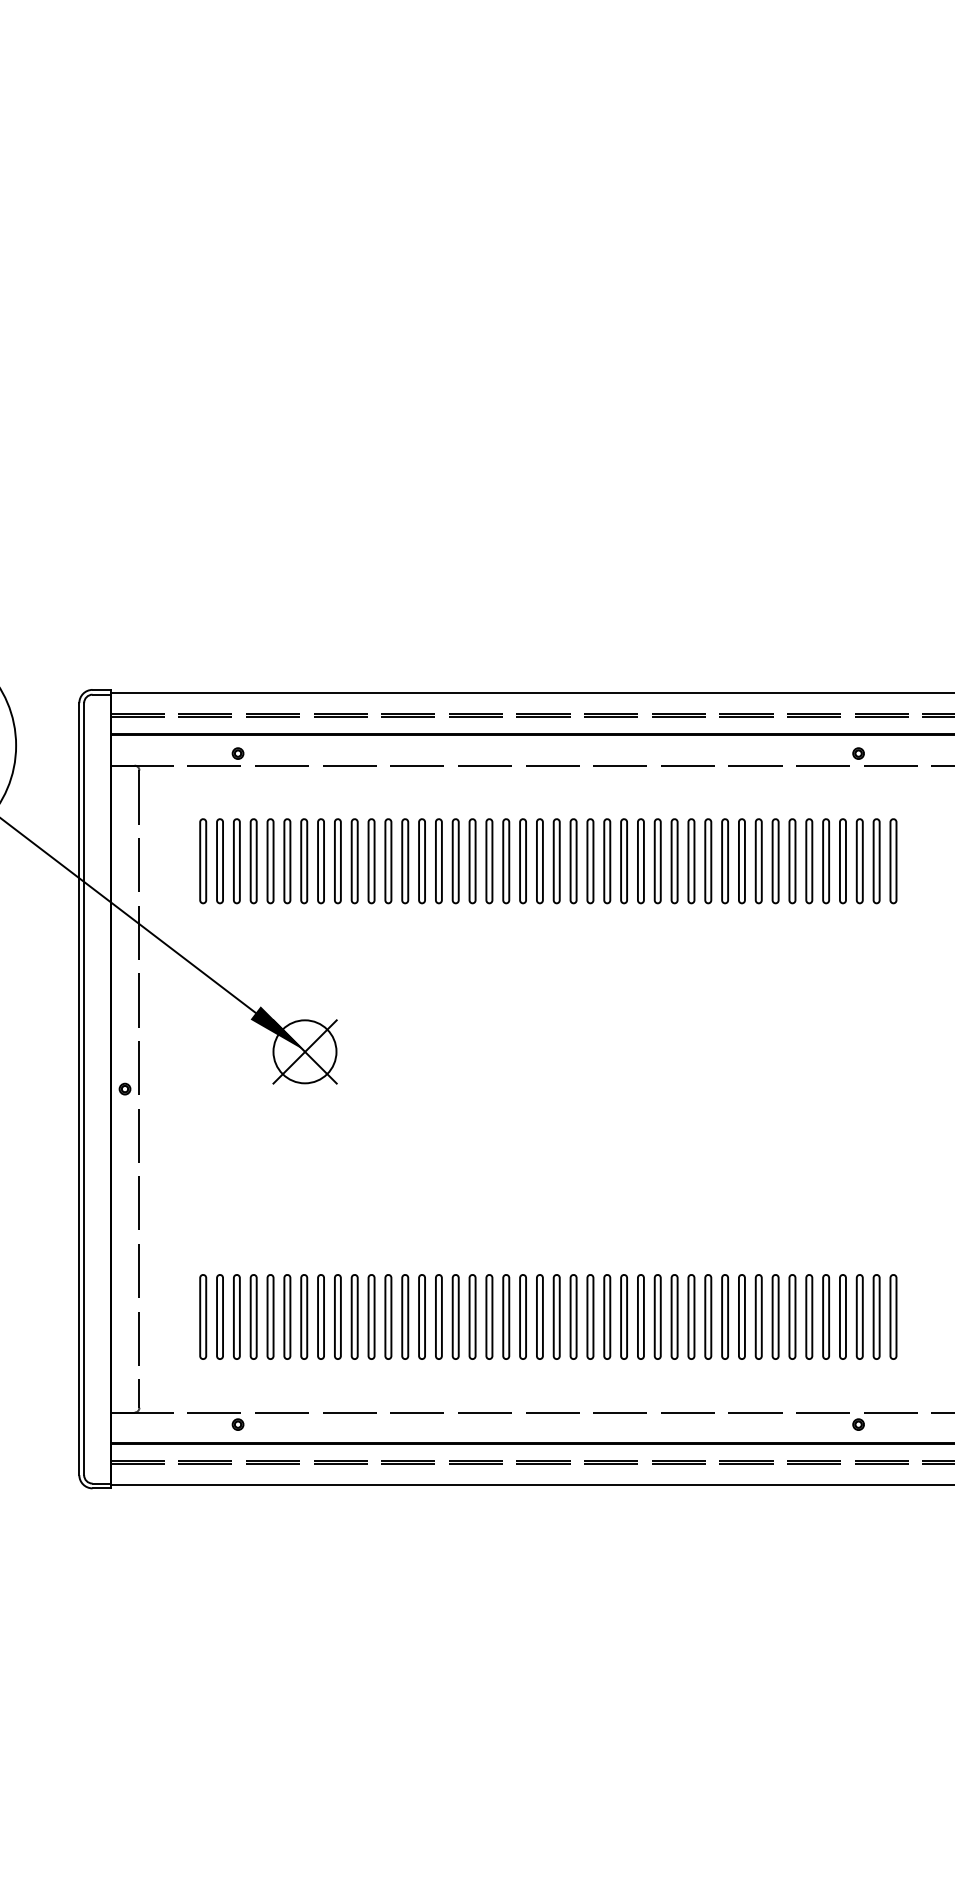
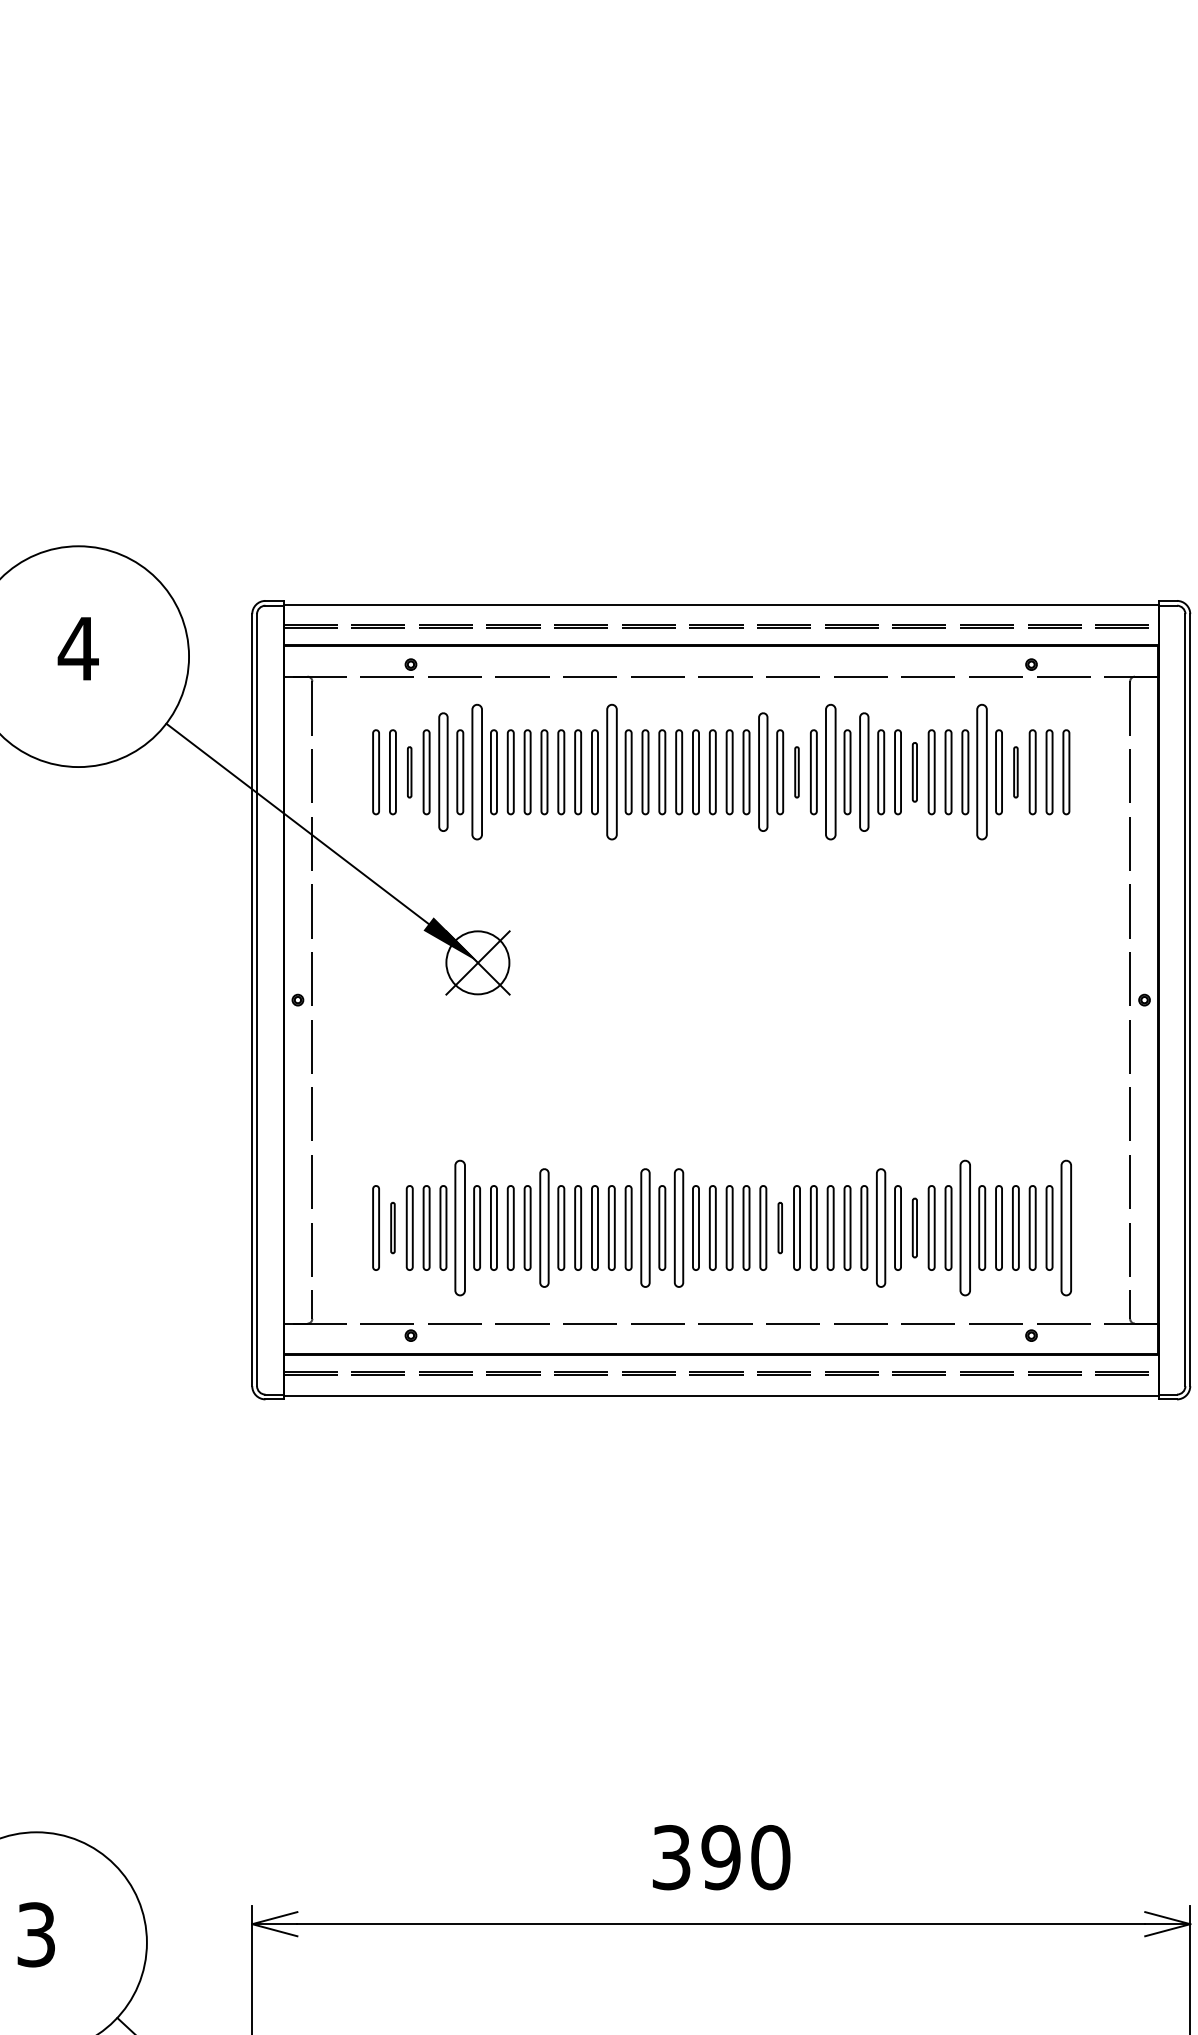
part: (236, 861) -> (409, 772), size x0.6
part: (270, 861) -> (443, 772), size x1.4
part: (303, 861) -> (476, 772), size x1.6
part: (438, 861) -> (611, 772), size x1.6
part: (590, 861) -> (763, 772), size x1.4
part: (623, 861) -> (796, 772), size x0.6
part: (657, 861) -> (830, 772), size x1.6
part: (691, 861) -> (864, 772), size x1.4
part: (741, 861) -> (914, 772), size x0.7
part: (809, 861) -> (982, 772), size x1.6
part: (842, 861) -> (1015, 772), size x0.6
part: (219, 1316) -> (392, 1227), size x0.6
part: (287, 1316) -> (460, 1227), size x1.6
part: (371, 1316) -> (544, 1227), size x1.4
part: (472, 1316) -> (645, 1227), size x1.4
part: (506, 1316) -> (679, 1227), size x1.4
part: (607, 1316) -> (780, 1227), size x0.6
part: (708, 1316) -> (881, 1227), size x1.4
part: (741, 1316) -> (914, 1227), size x0.7
part: (792, 1316) -> (965, 1227), size x1.6
part: (893, 1316) -> (1066, 1227), size x1.6

